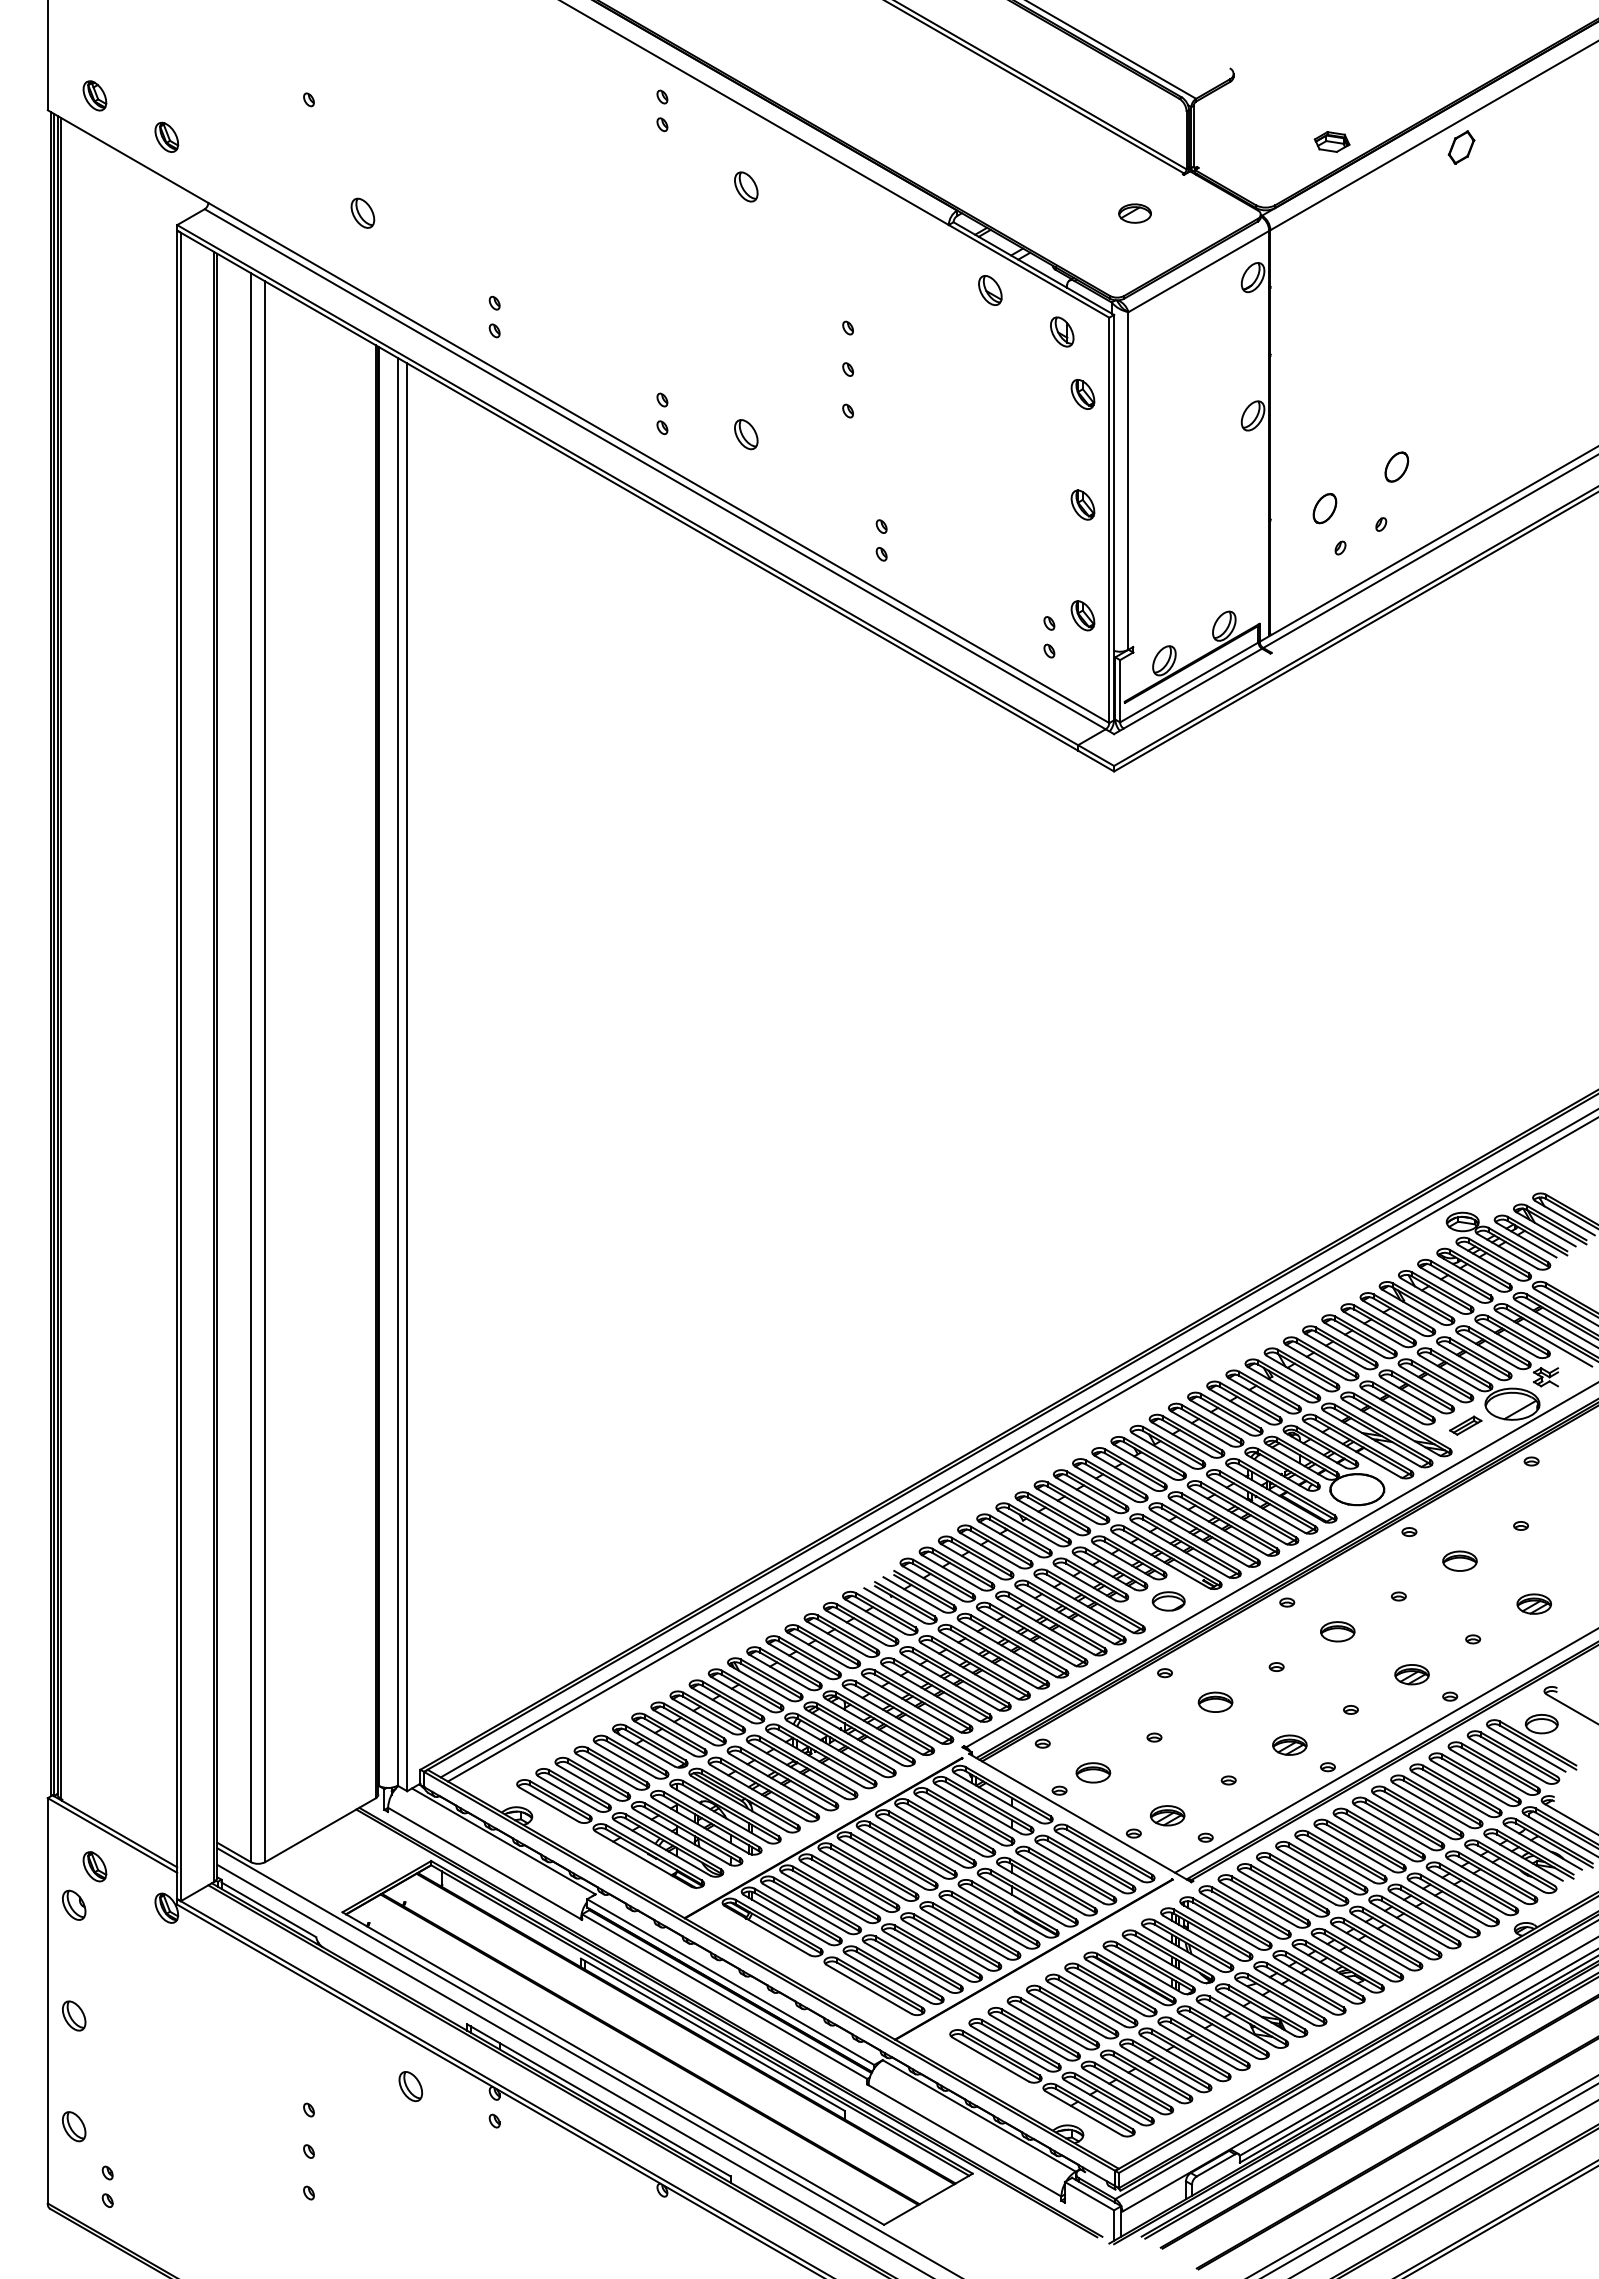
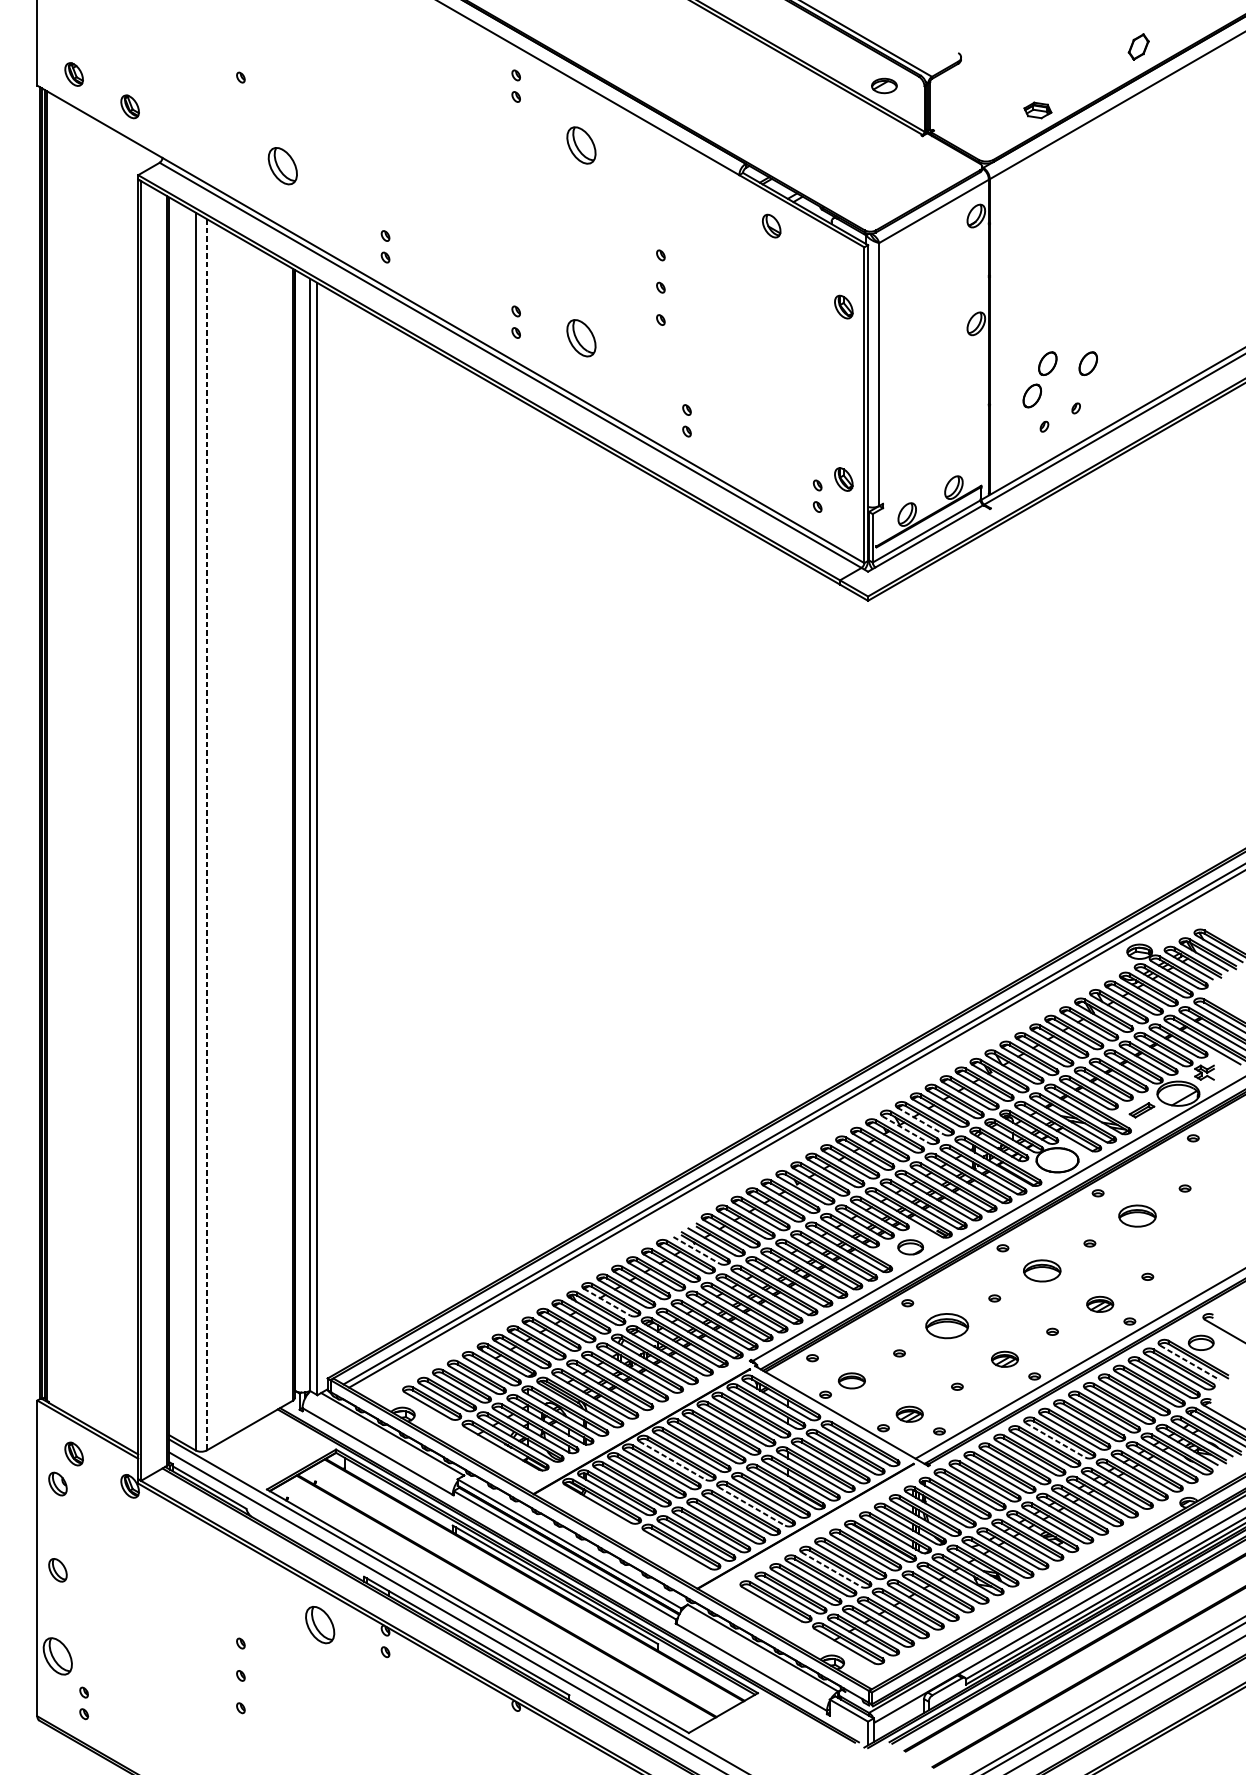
part: (1461, 147) -> (1138, 46), moved
part: (746, 186) -> (581, 145), size x1.6
part: (362, 212) -> (282, 165), size x1.6
part: (1134, 213) -> (883, 85), moved
part: (1062, 331) -> (827, 258), removed
part: (746, 434) -> (581, 338), size x1.6
part: (1344, 466) -> (1047, 363), added
part: (1082, 504) -> (843, 392), removed
line: (265, 1072) -> (207, 835), solid -> dashed
line: (1182, 1439) -> (921, 1121), solid -> dashed
line: (1162, 1450) -> (905, 1129), solid -> dashed
part: (1459, 1560) -> (1137, 1215), size x1.4
part: (1534, 1603) -> (1195, 1248), removed
line: (894, 1605) -> (697, 1250), solid -> dashed
part: (1337, 1631) -> (1042, 1270), size x1.4
line: (779, 1672) -> (607, 1302), solid -> dashed
part: (1215, 1701) -> (947, 1325), size x1.6
line: (1527, 1749) -> (1190, 1362), solid -> dashed
line: (1355, 1849) -> (1056, 1440), solid -> dashed
line: (863, 1875) -> (672, 1460), solid -> dashed
line: (965, 1934) -> (752, 1506), solid -> dashed
line: (1067, 2015) -> (831, 1569), solid -> dashed
part: (410, 2086) -> (319, 1625), size x1.6
part: (74, 2126) -> (58, 1656), size x1.6

